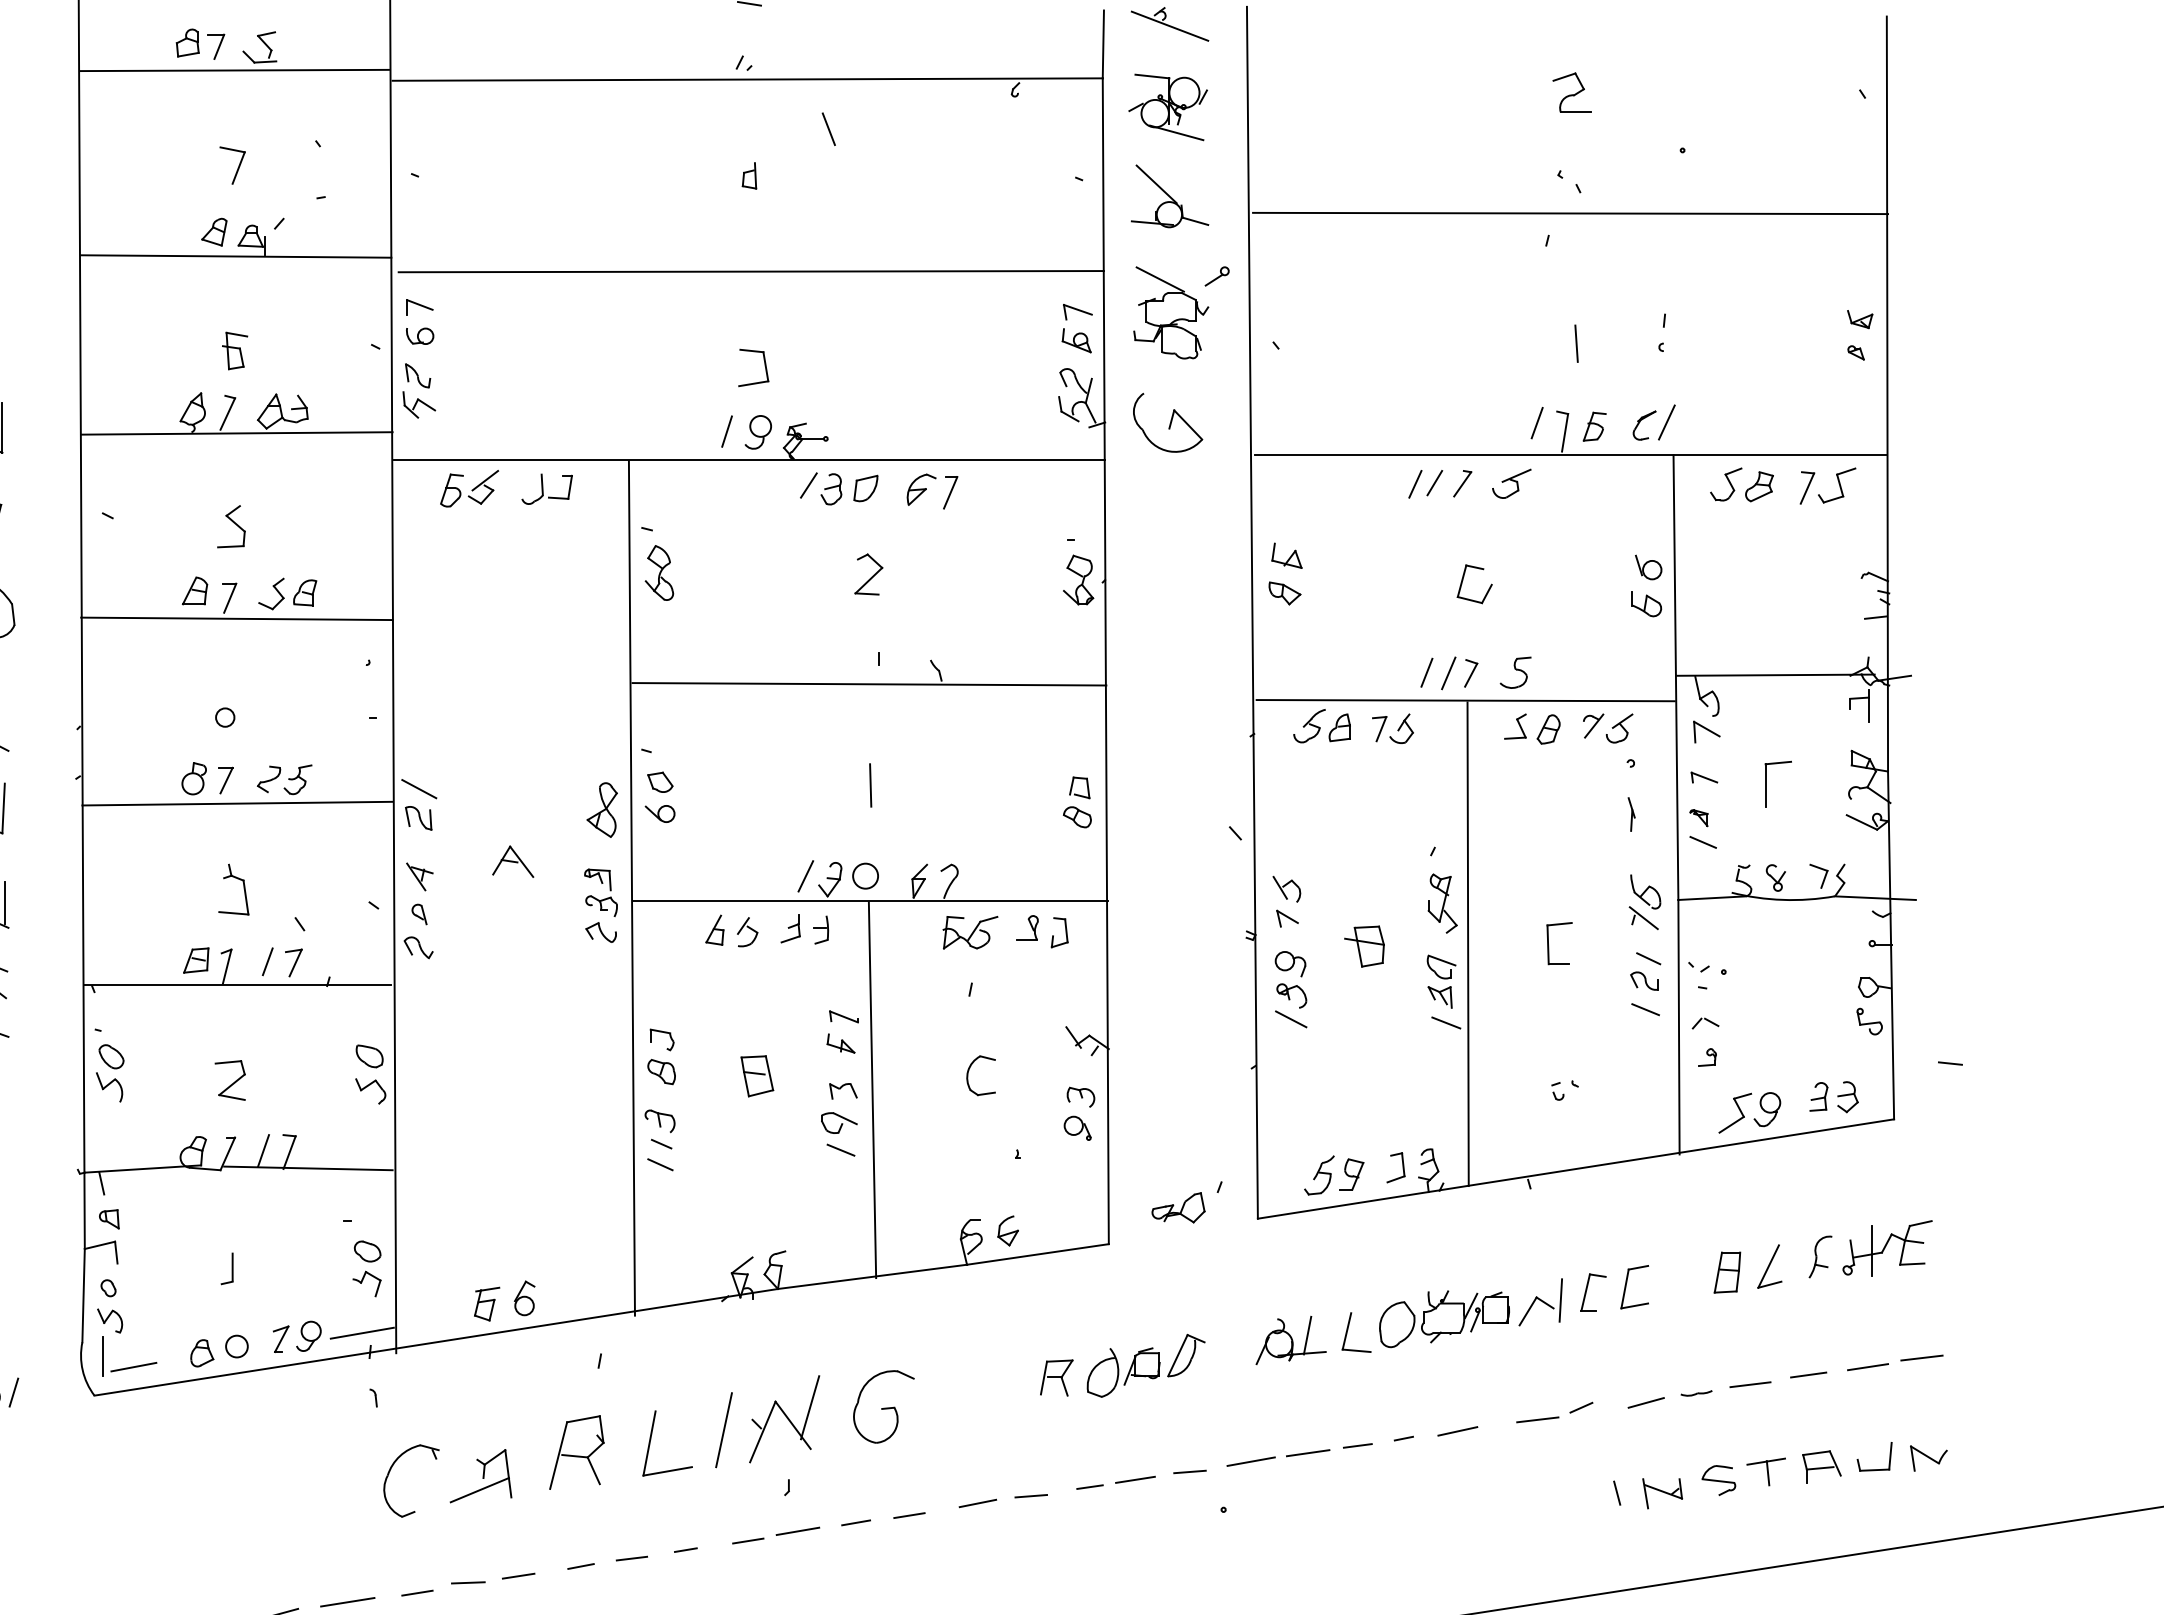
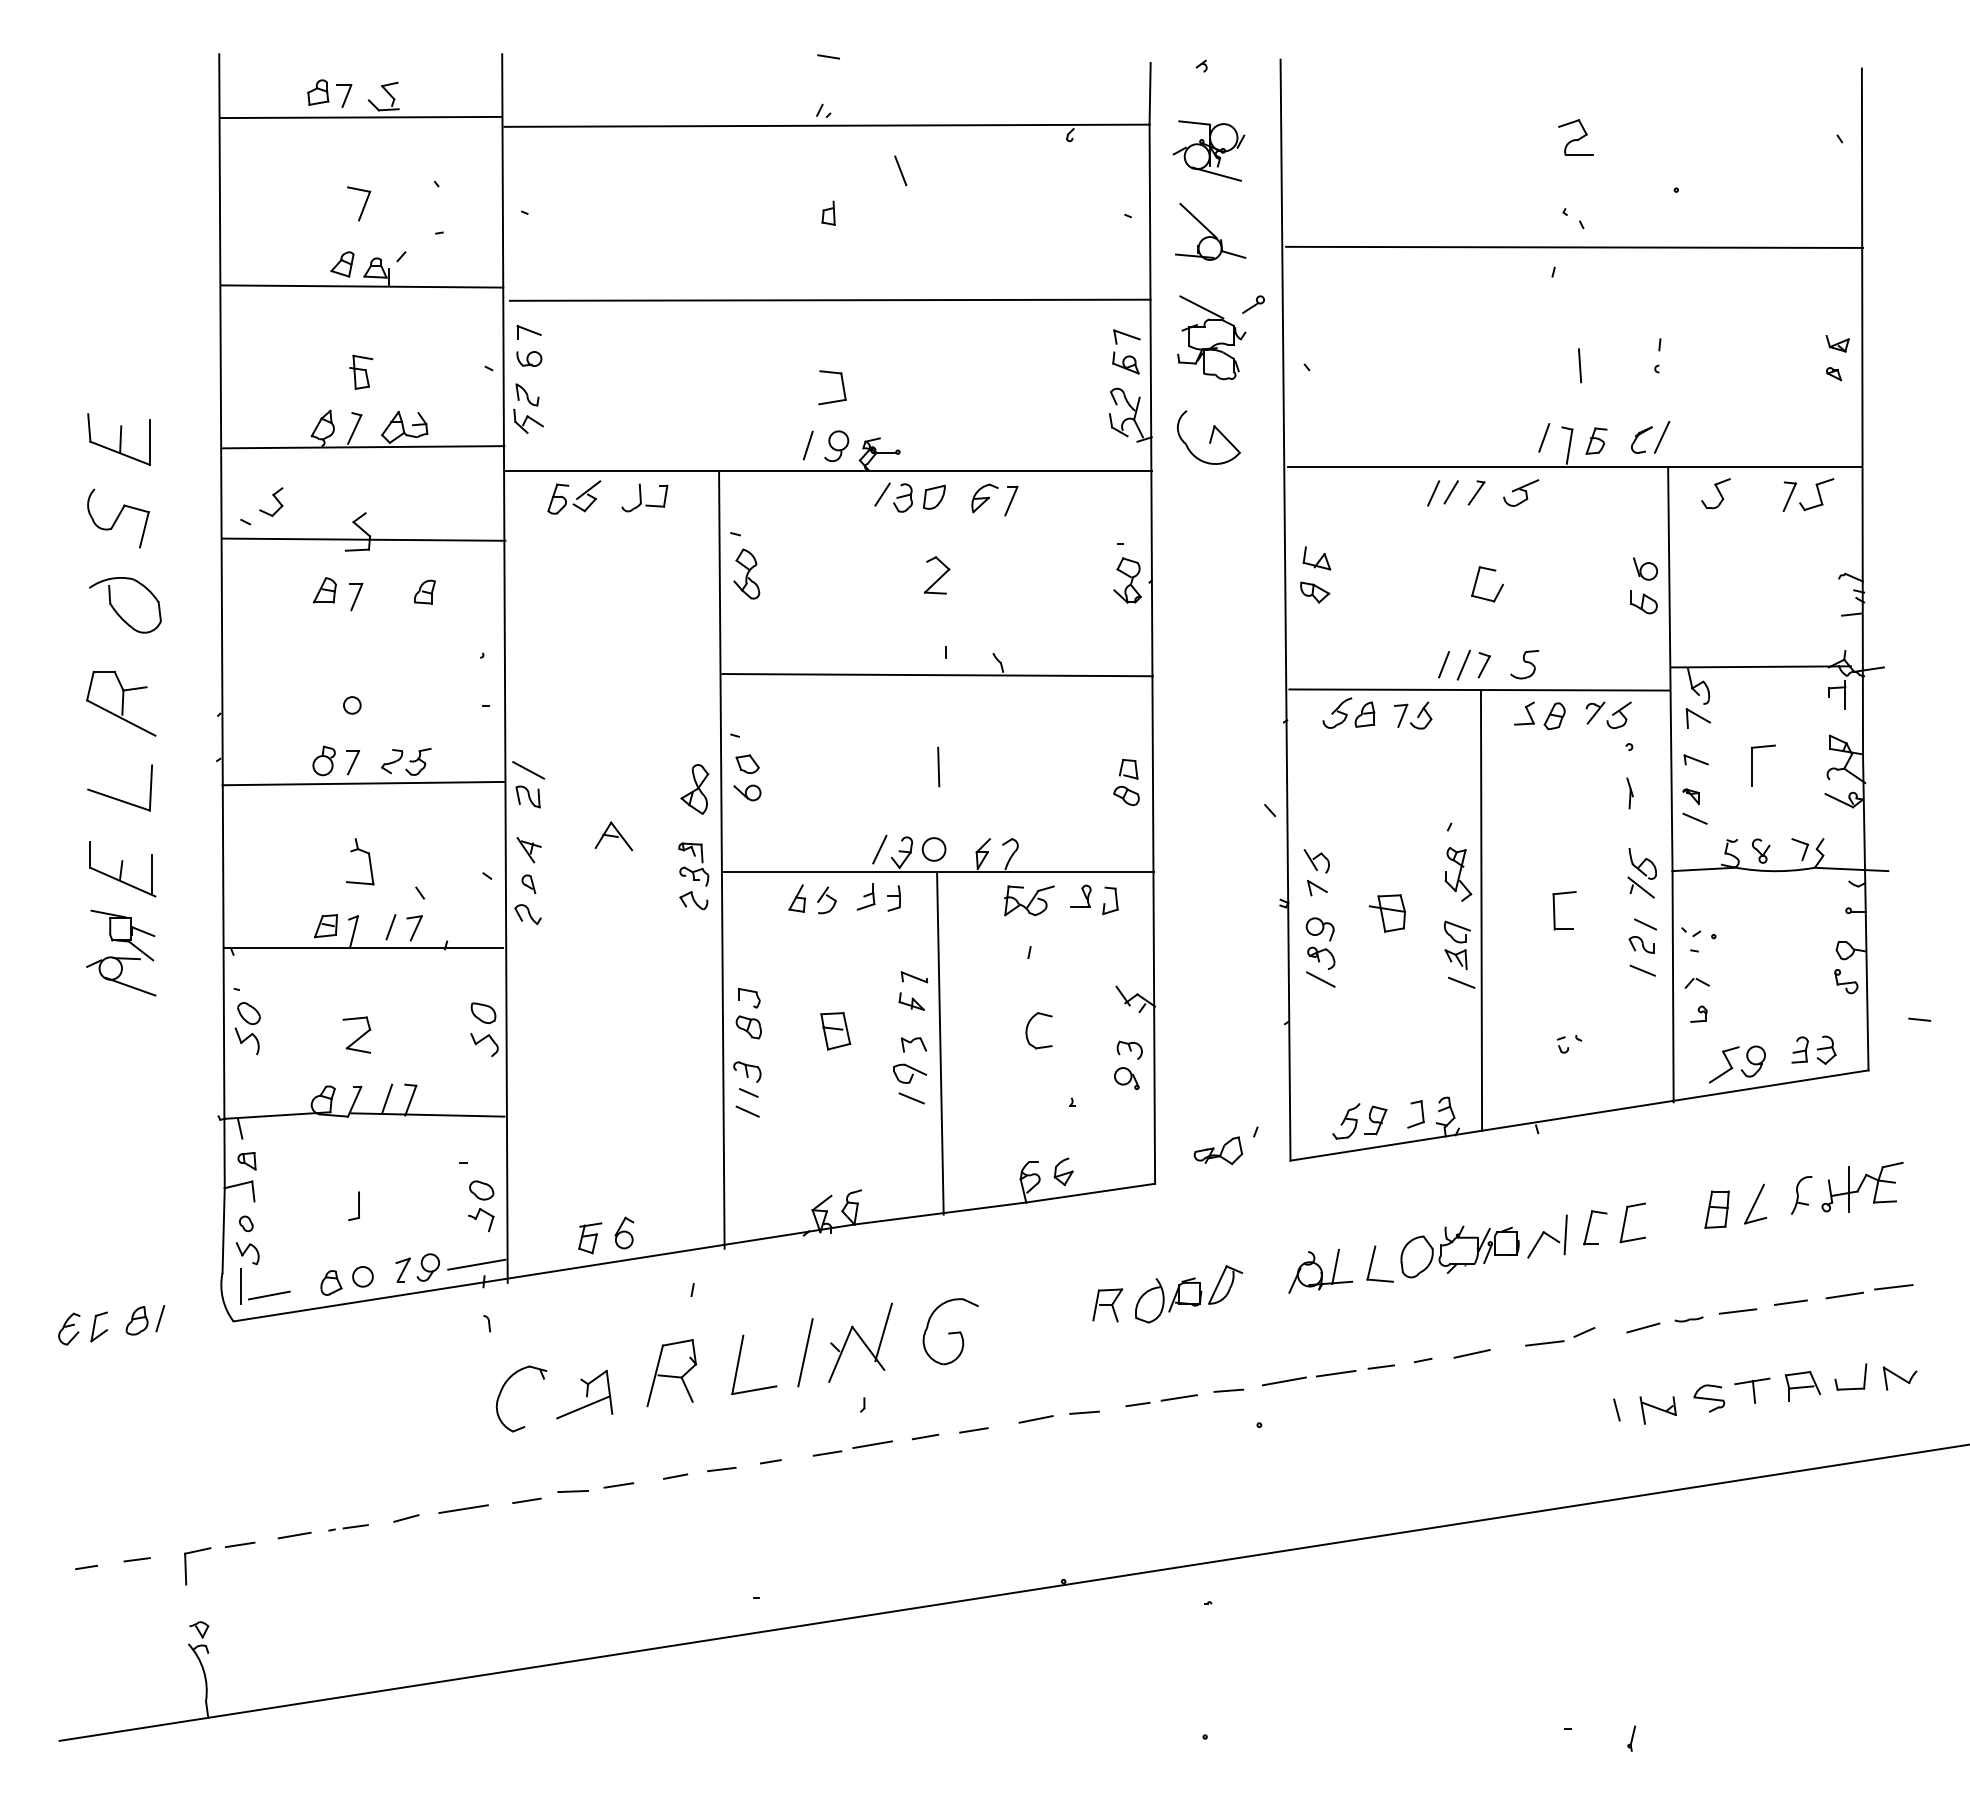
line: (1169, 26) -> (1210, 77), removed
part: (1759, 486) -> (1746, 495), removed
part: (271, 593) -> (271, 501), moved
line: (236, 618) -> (363, 539), moved

